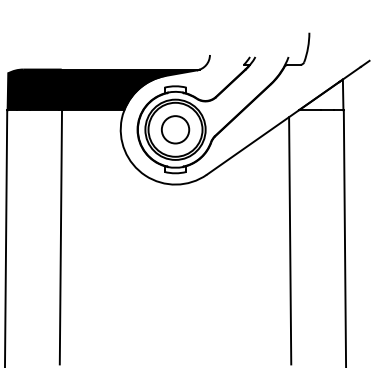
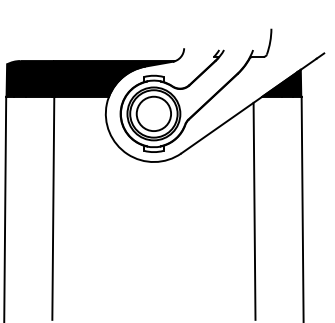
fill: (321, 94) -> (282, 82), added
circle: (175, 129) -> (153, 113), size x1.43

